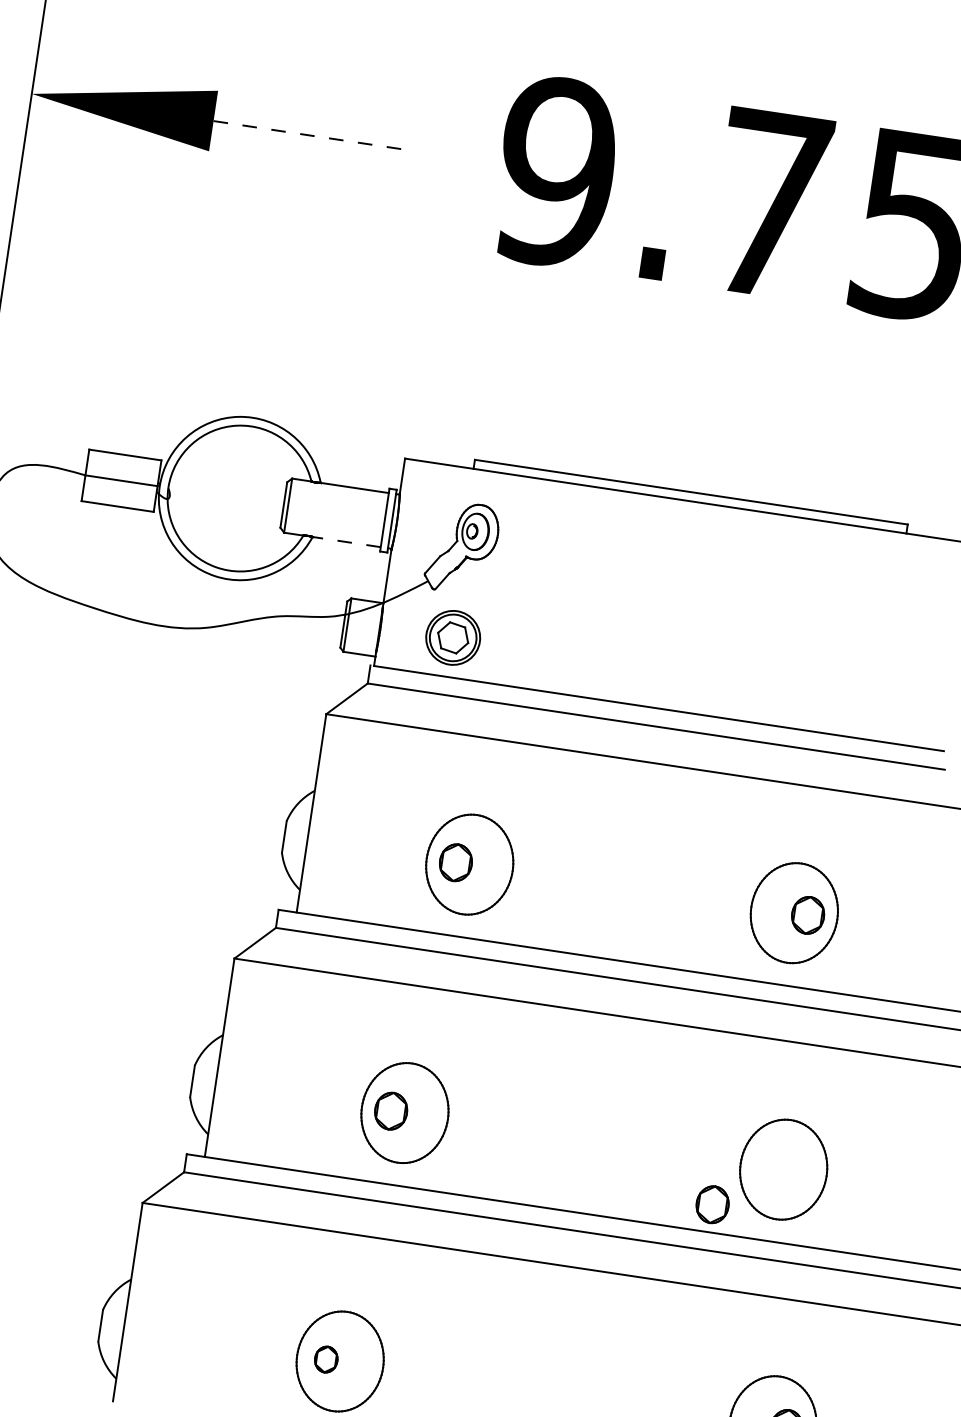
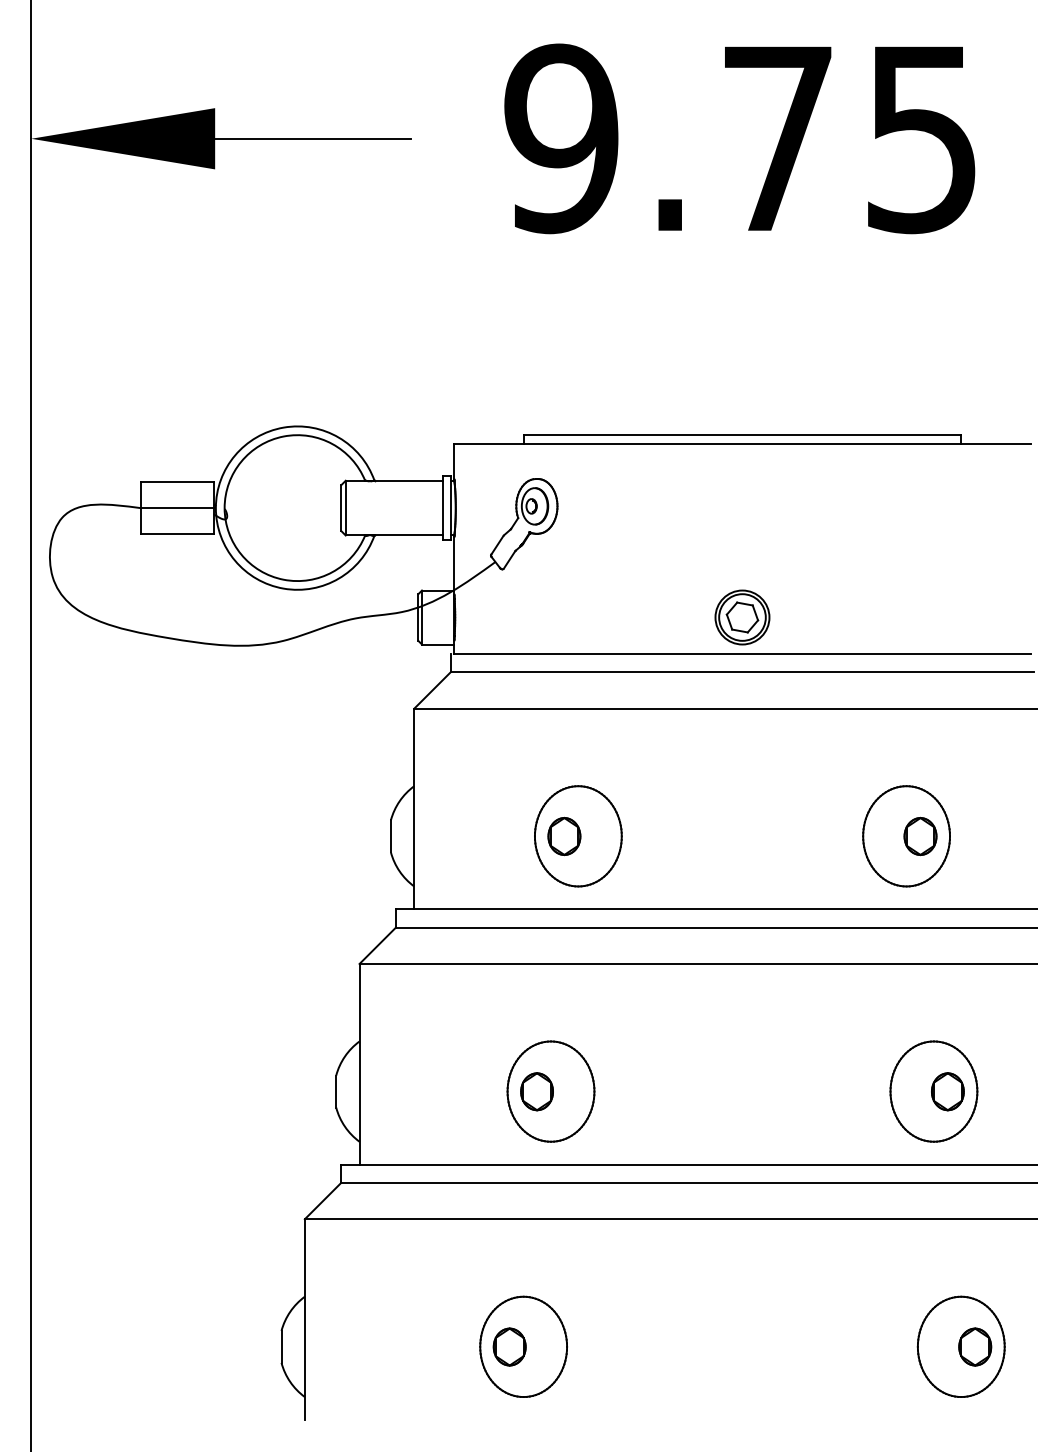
line: (310, 135) -> (313, 138), dashed -> solid
line: (346, 542) -> (408, 535), dashed -> solid
part: (453, 637) -> (742, 617), moved
part: (712, 1204) -> (947, 1091), moved
part: (326, 1359) -> (509, 1346), size x1.43

